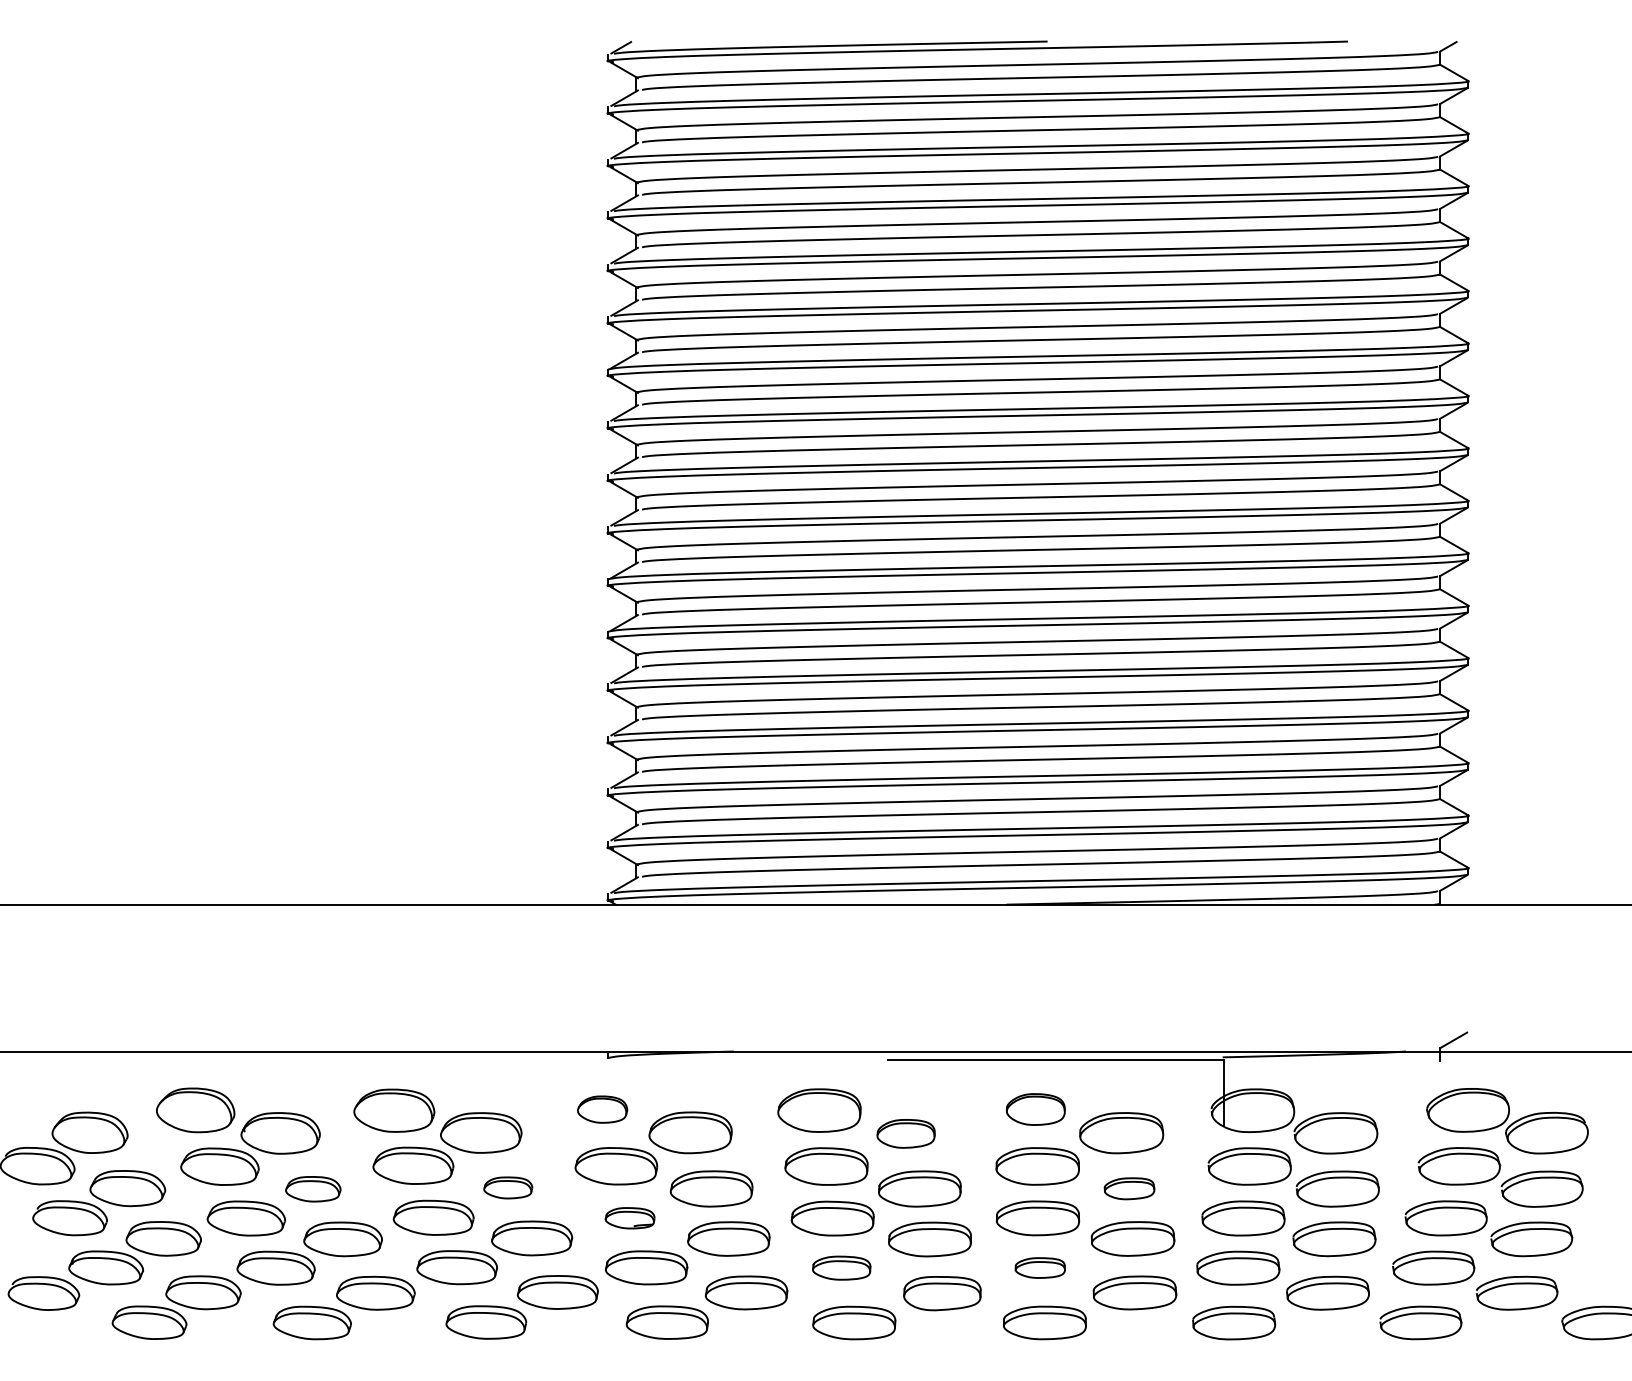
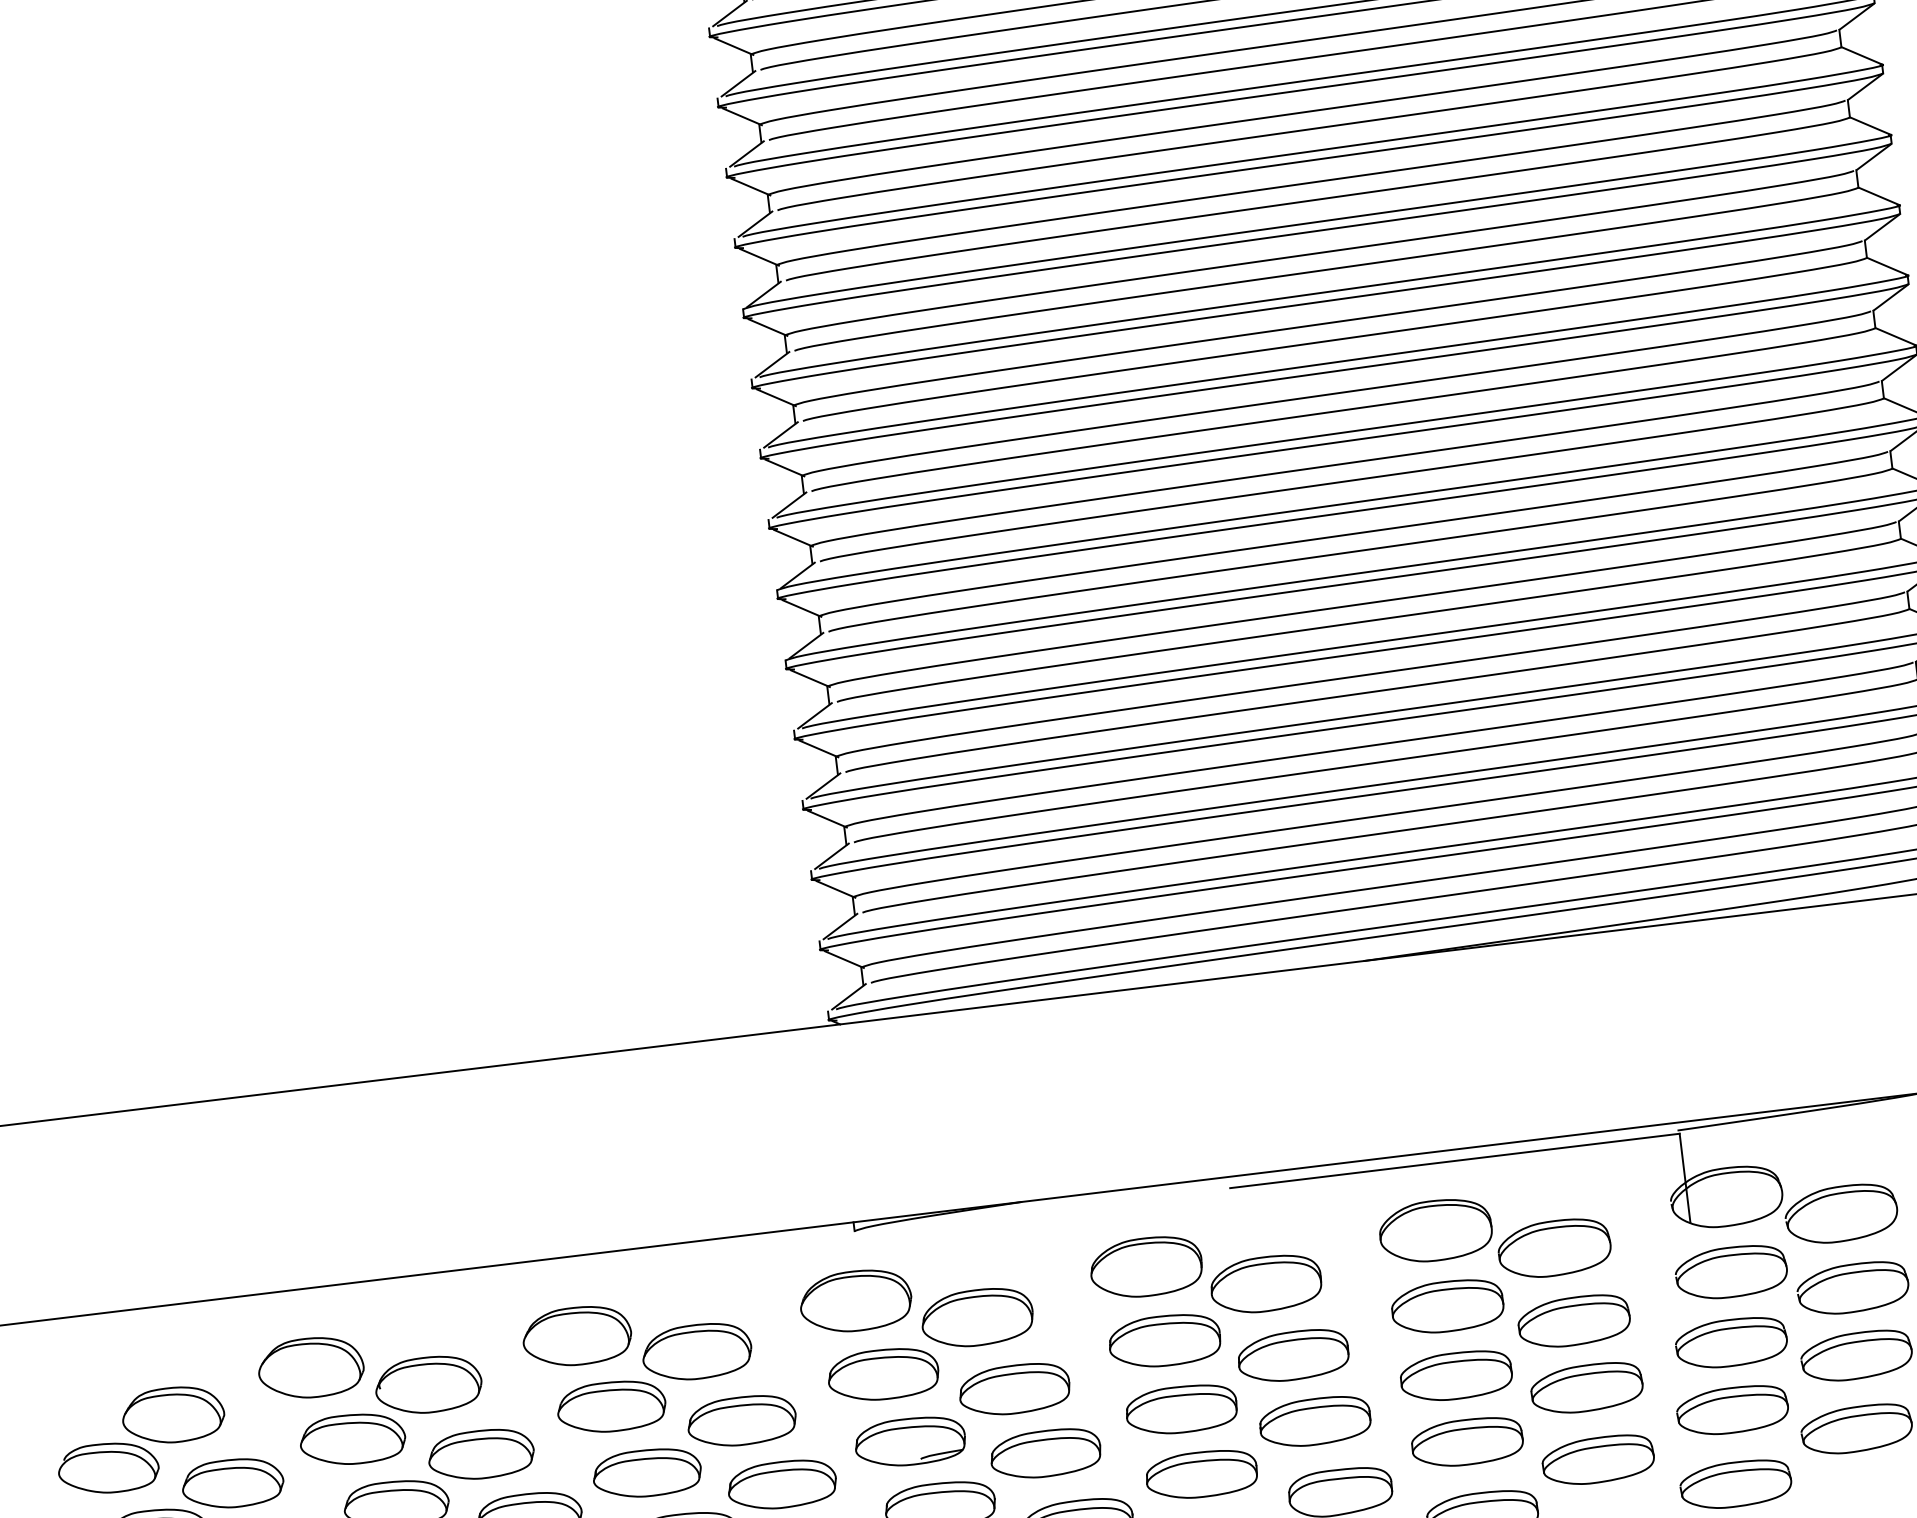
part: (602, 1109) -> (855, 1300), size x1.67
part: (1035, 1109) -> (1435, 1230), size x1.43
part: (905, 1133) -> (1265, 1283), size x1.43
part: (508, 1187) -> (742, 1420), size x1.67
part: (313, 1188) -> (481, 1453), size x1.43
part: (1129, 1188) -> (1574, 1321), size x1.67
part: (629, 1218) -> (909, 1442), size x1.67
part: (841, 1267) -> (1201, 1473), size x1.43
part: (1040, 1267) -> (1467, 1441), size x1.67

